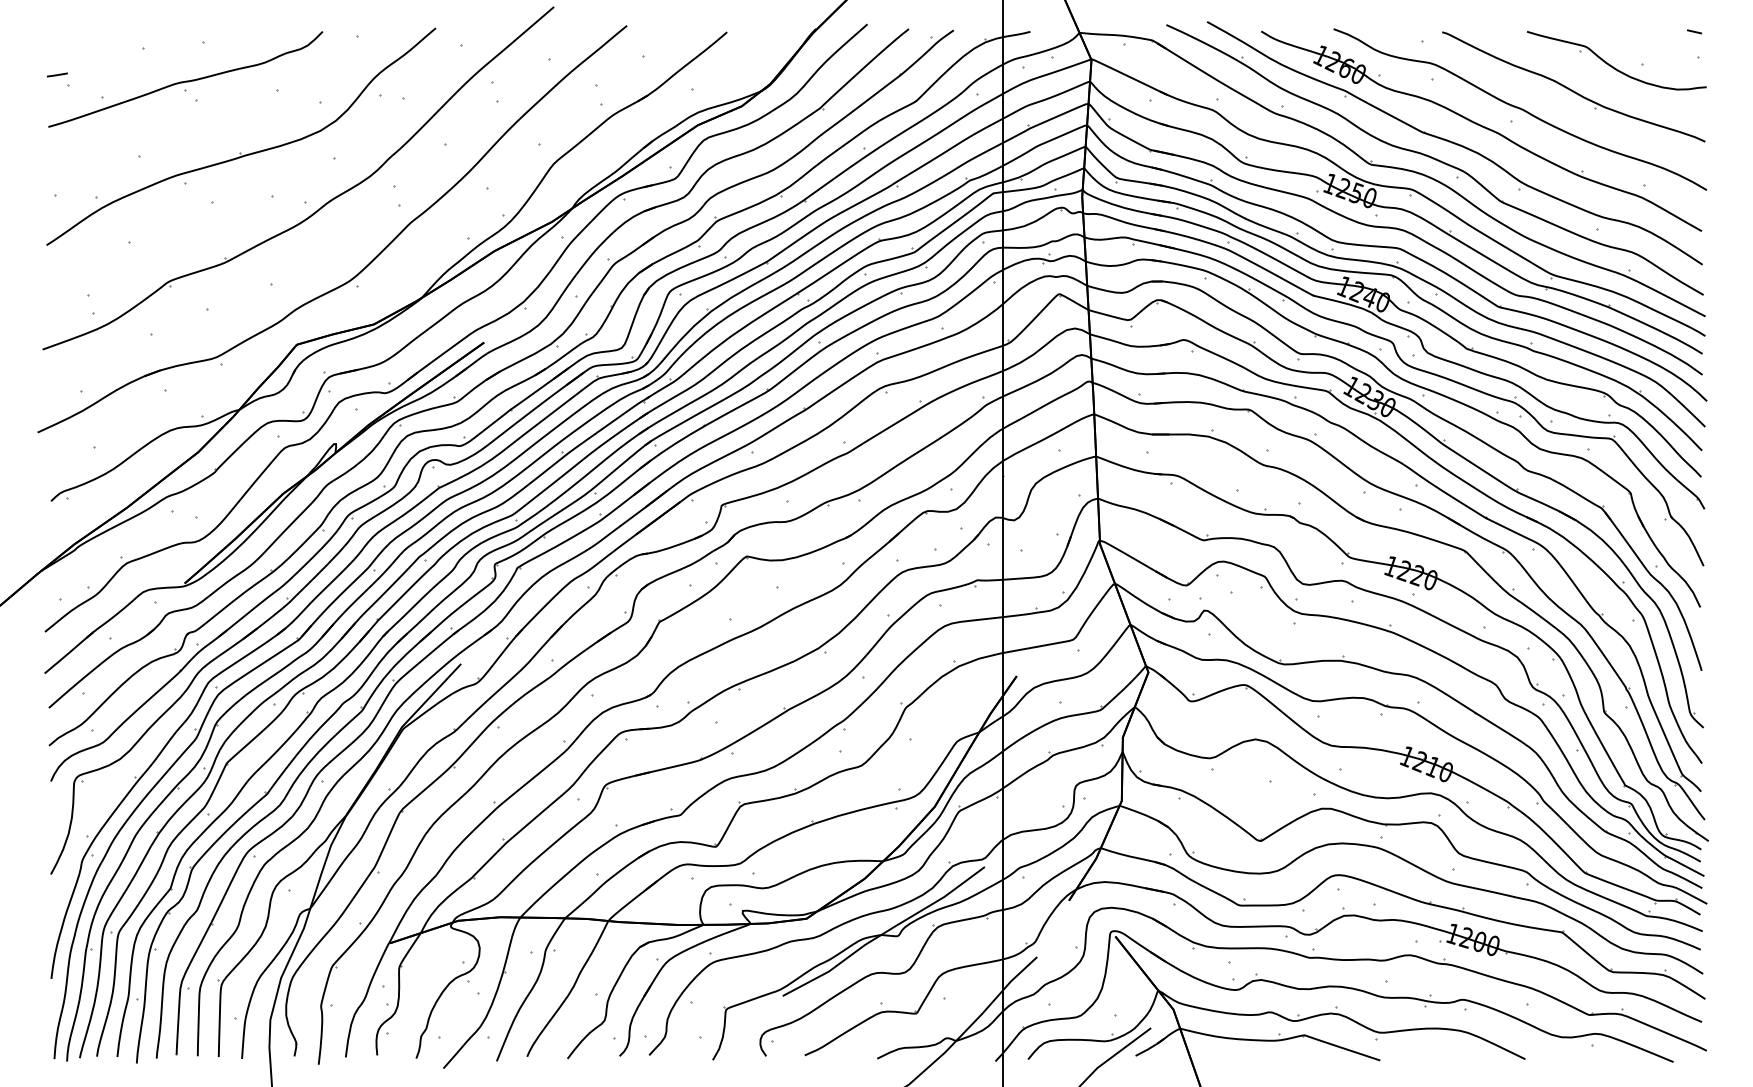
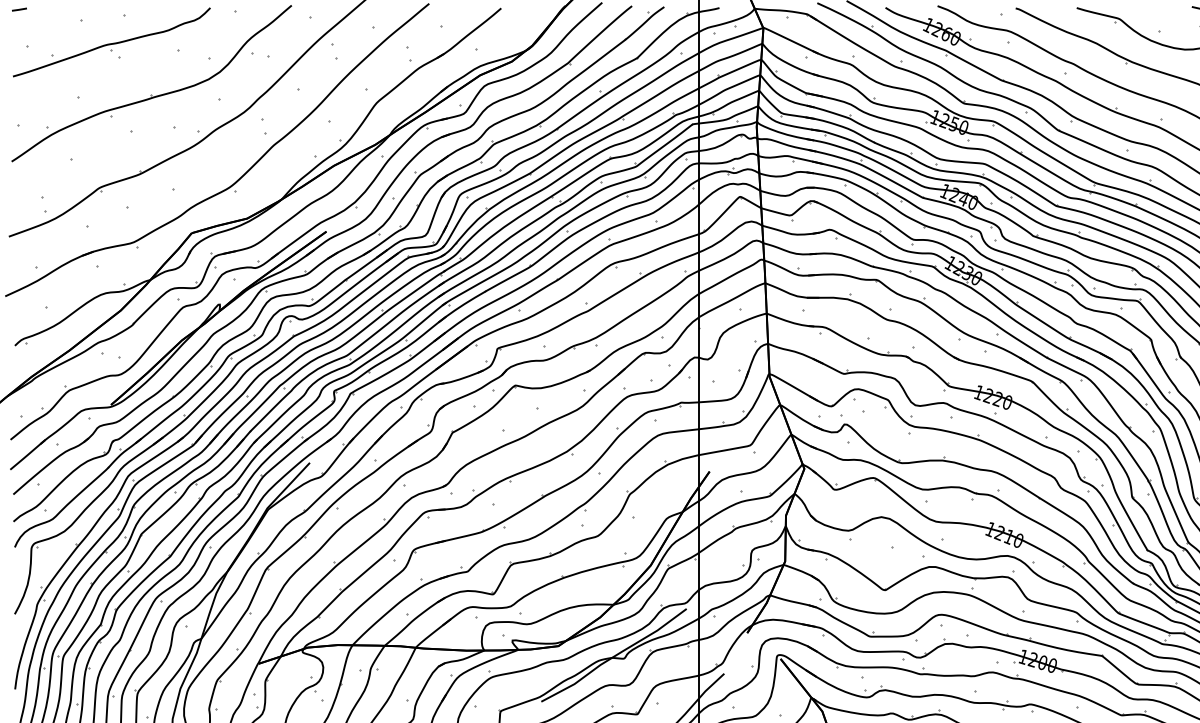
line: (57, 74) -> (19, 9), moved

